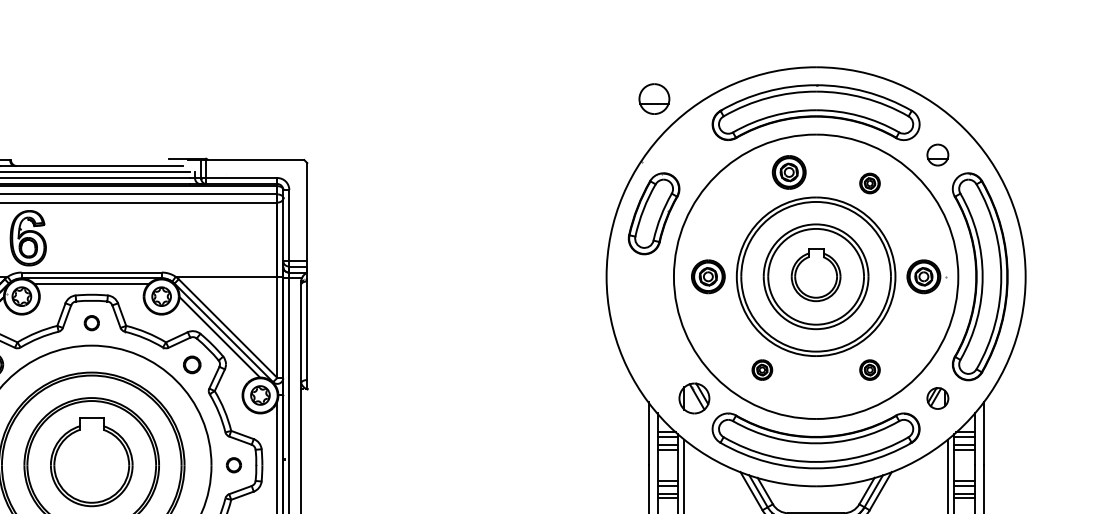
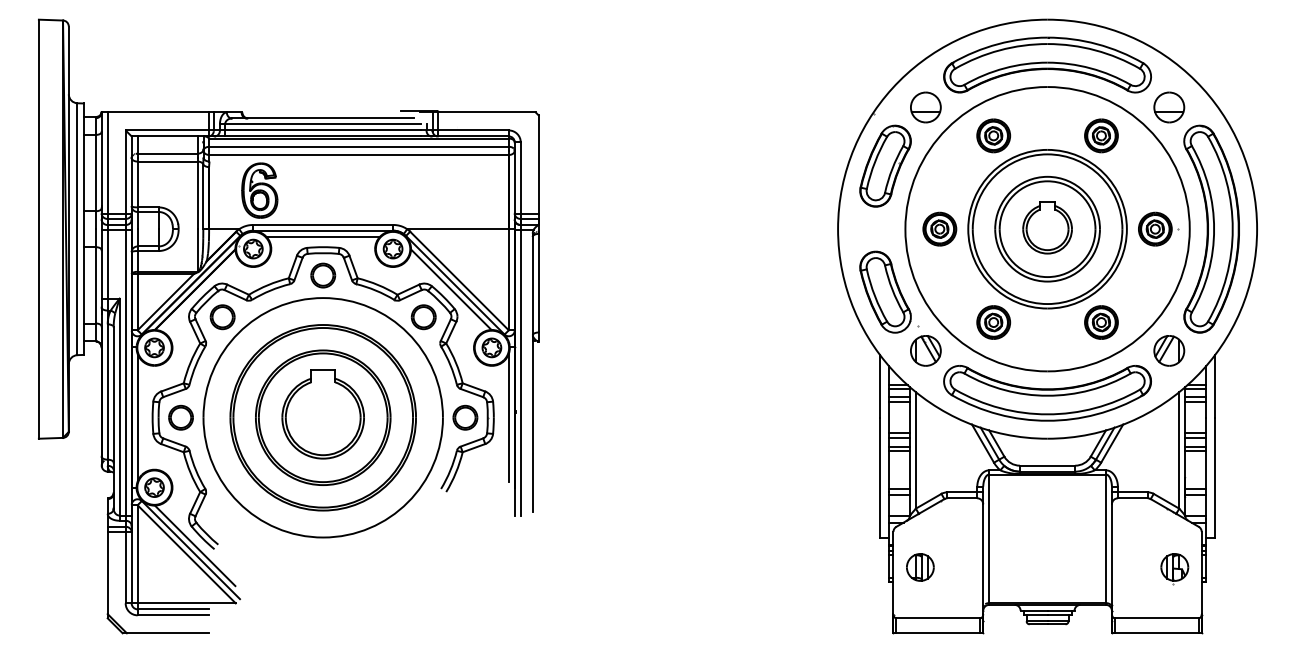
part: (654, 99) -> (925, 107), moved
part: (938, 155) -> (1169, 107), size x1.43
part: (789, 172) -> (993, 135), moved
part: (870, 183) -> (1101, 135), size x1.67
part: (92, 323) -> (323, 275), size x1.67
part: (658, 339) -> (889, 291), added
part: (192, 365) -> (423, 317), size x1.43
part: (762, 370) -> (993, 322), size x1.67
part: (870, 370) -> (1101, 322), size x1.67
part: (938, 398) -> (1169, 350), size x1.43
part: (234, 465) -> (465, 417), size x1.67

